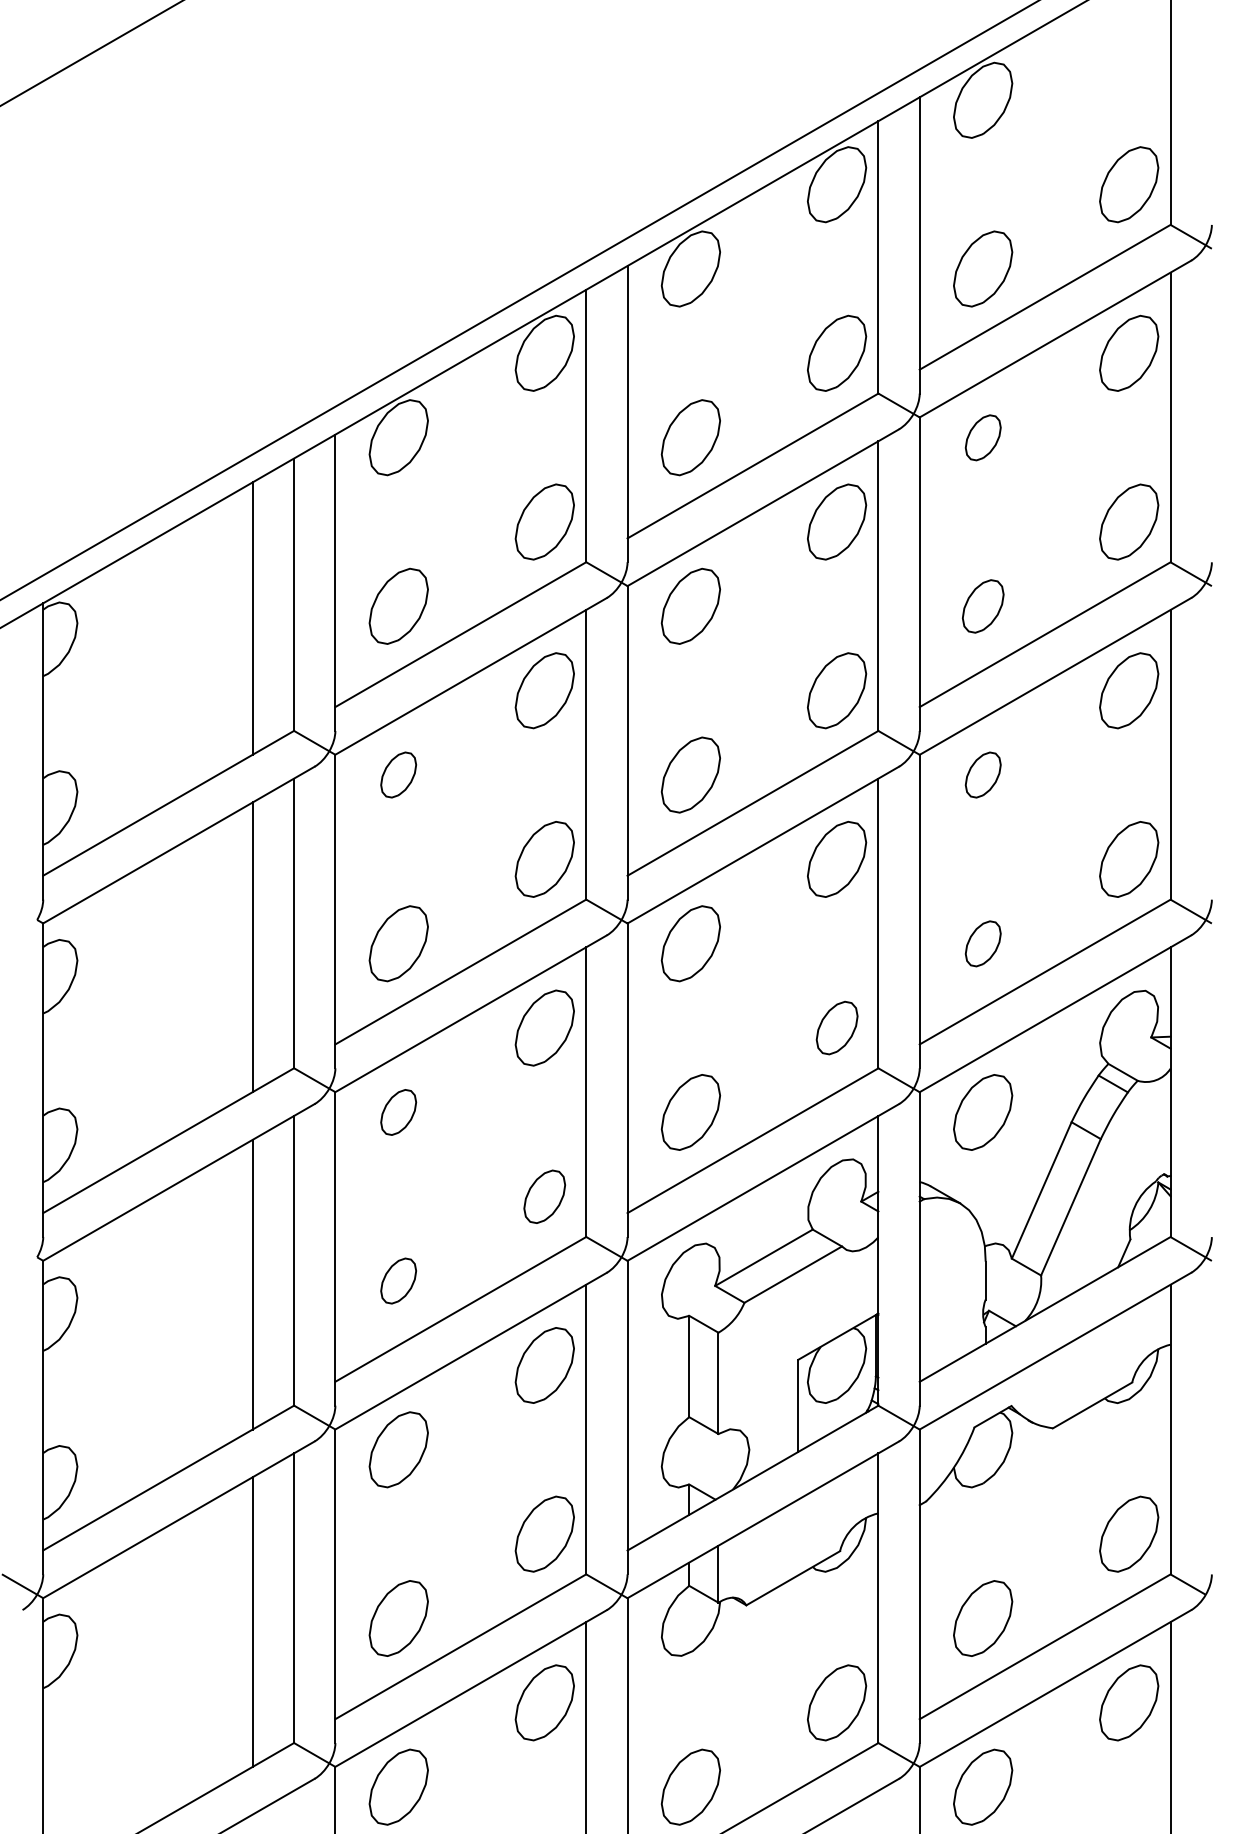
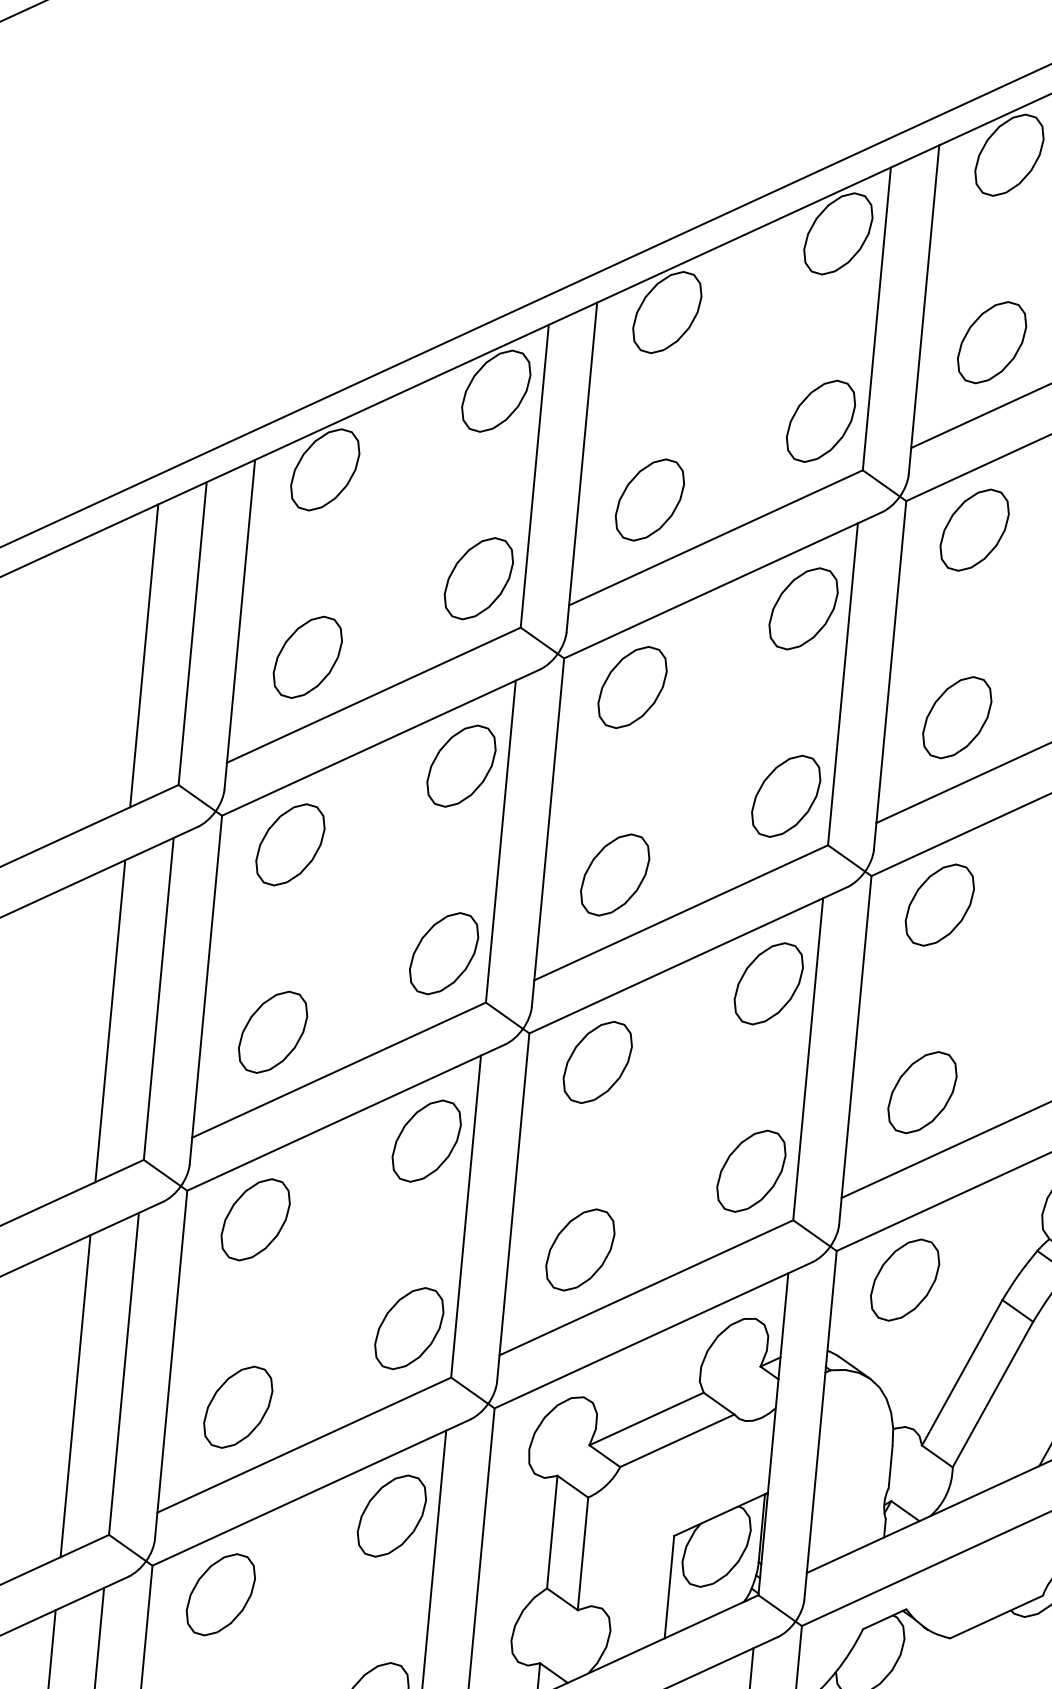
part: (983, 437) -> (975, 529), size x1.67
part: (983, 606) -> (957, 717), size x1.43
part: (398, 774) -> (290, 844), size x1.67
part: (983, 774) -> (940, 904), size x1.67
part: (983, 943) -> (922, 1092), size x1.67
part: (837, 1027) -> (752, 1170), size x1.43
part: (398, 1112) -> (255, 1219), size x1.67
part: (544, 1196) -> (408, 1328), size x1.43
part: (398, 1280) -> (238, 1406), size x1.67

